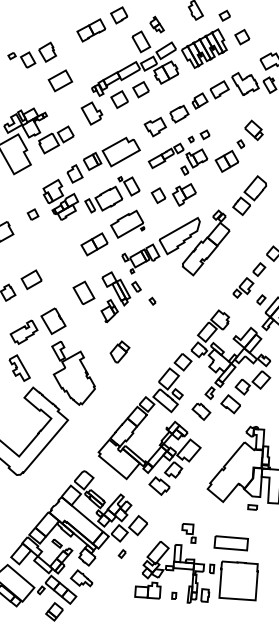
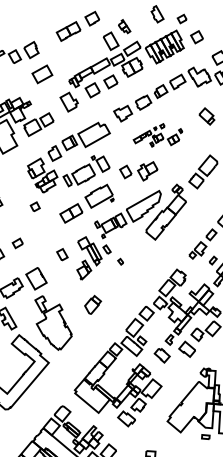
part: (196, 152) -> (158, 135), size x0.6
part: (32, 214) -> (34, 206), moved
part: (31, 279) -> (17, 243), size x0.6
part: (83, 292) -> (61, 254), size x0.6

